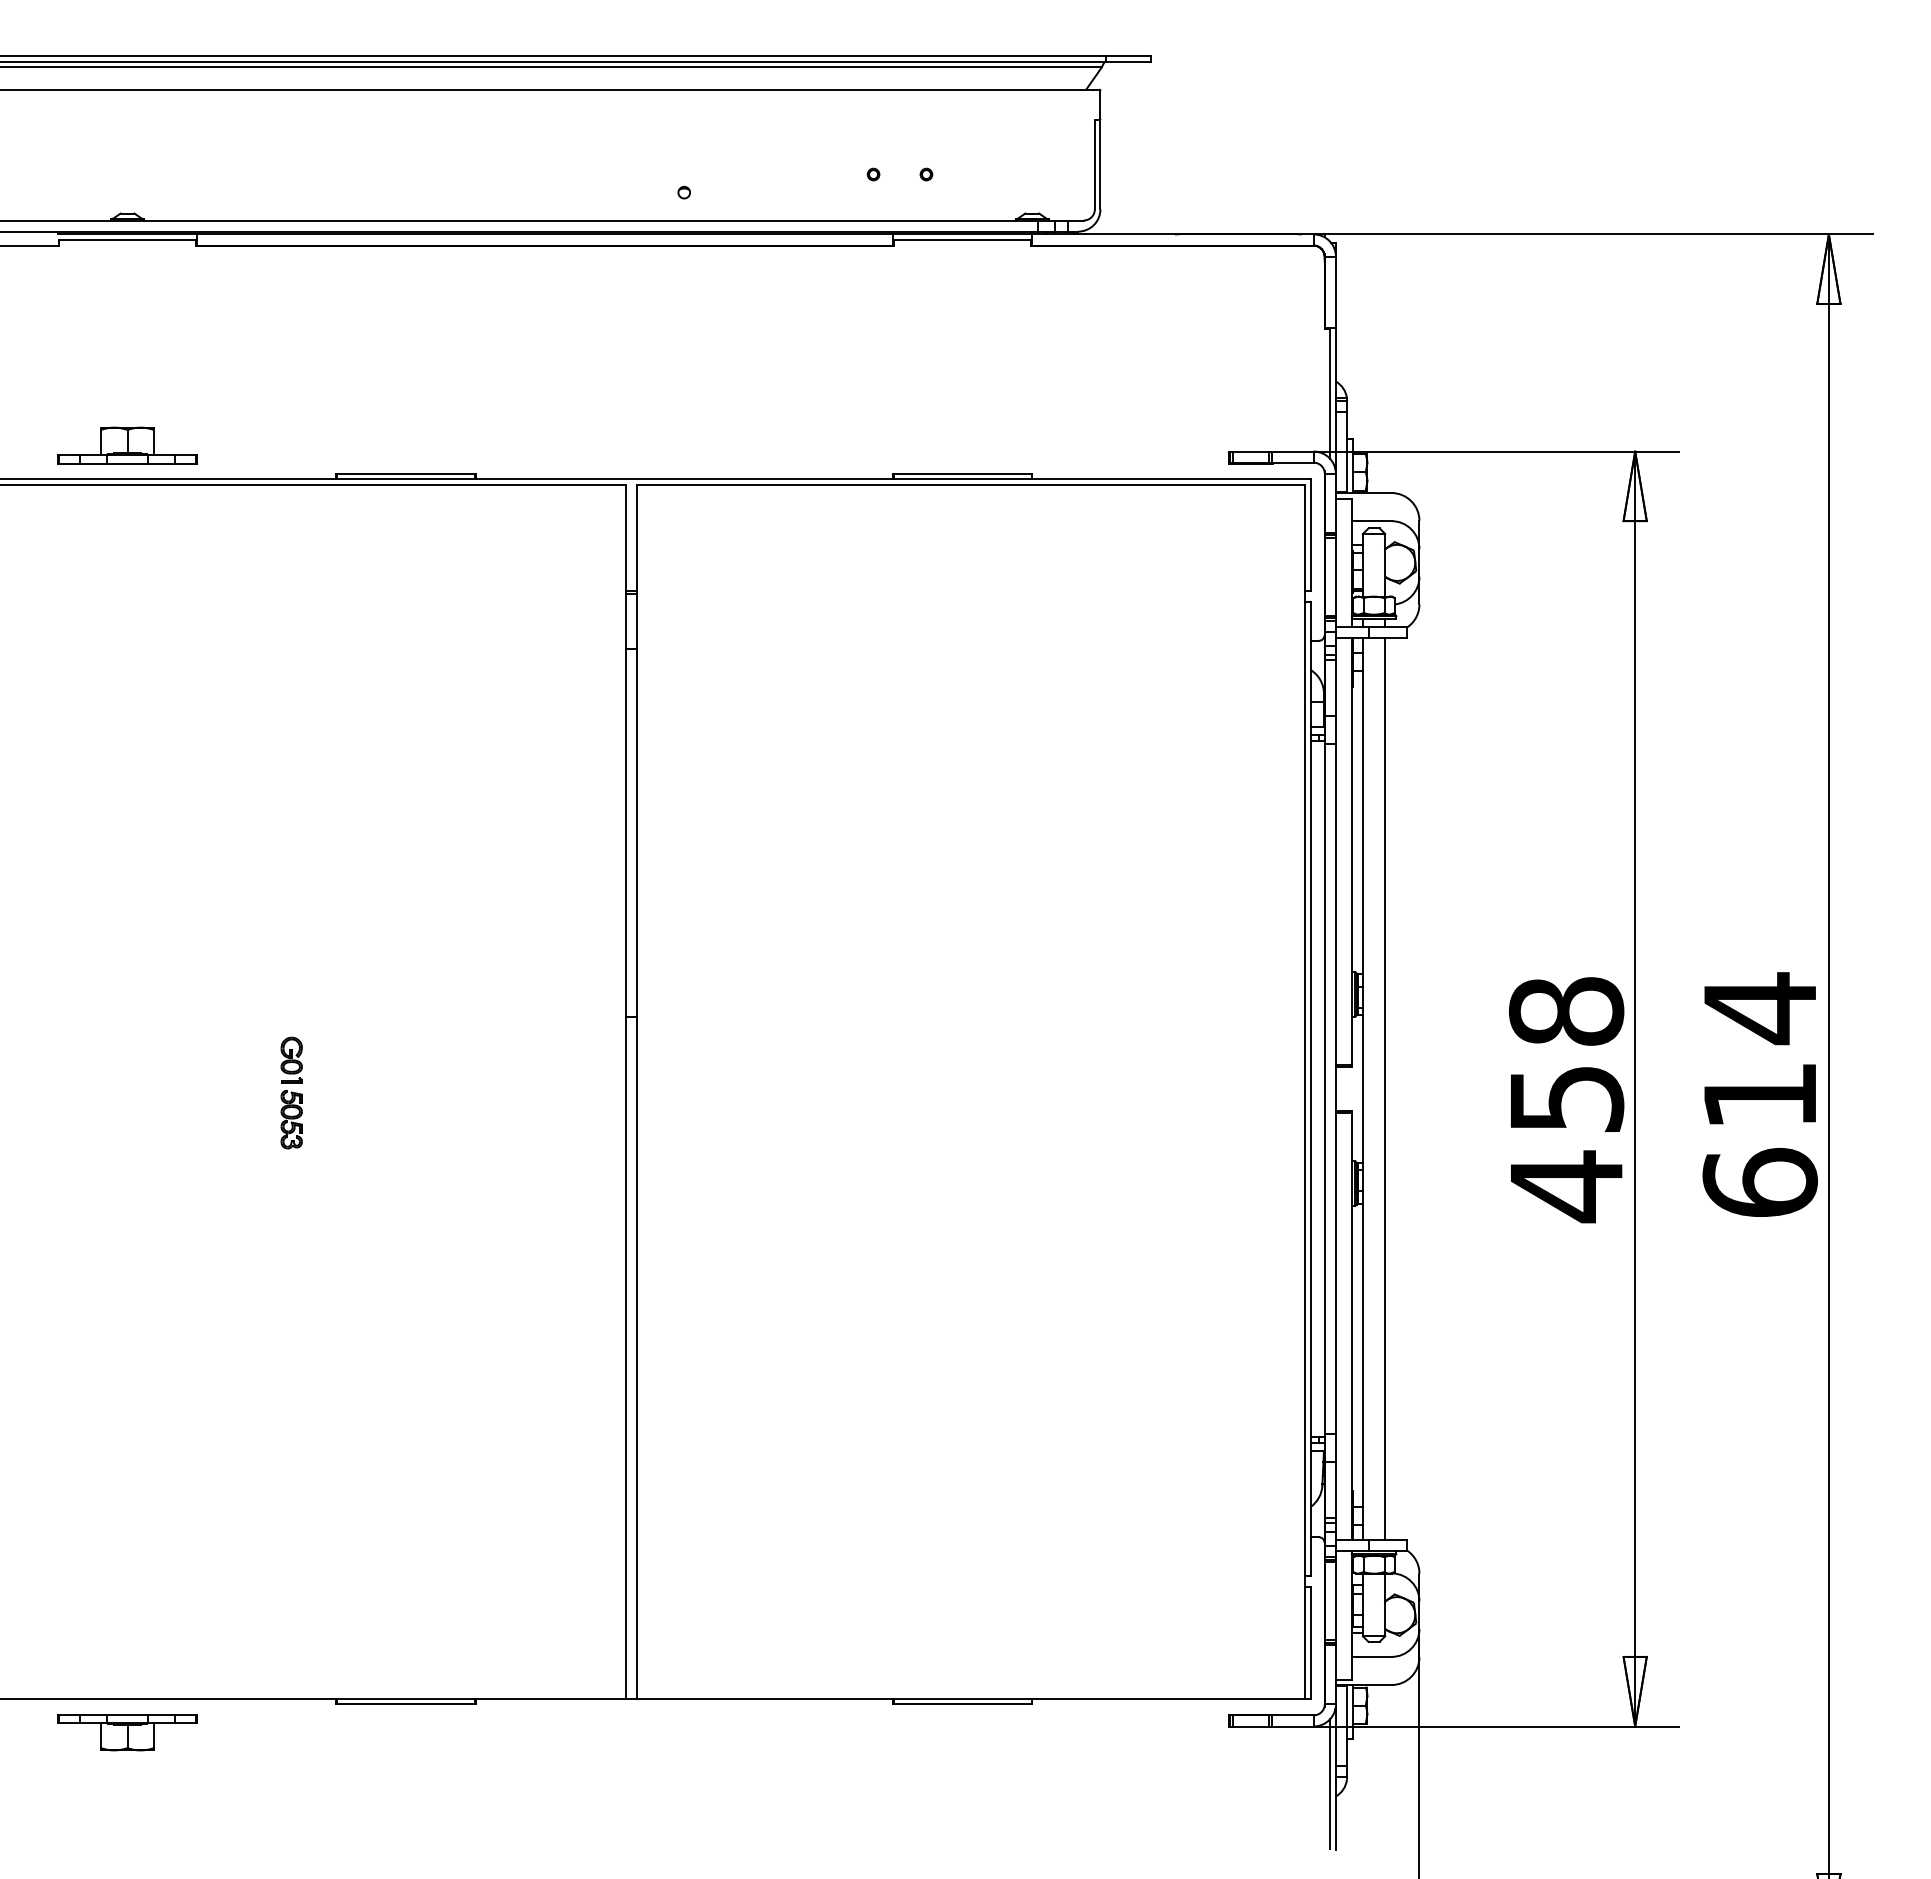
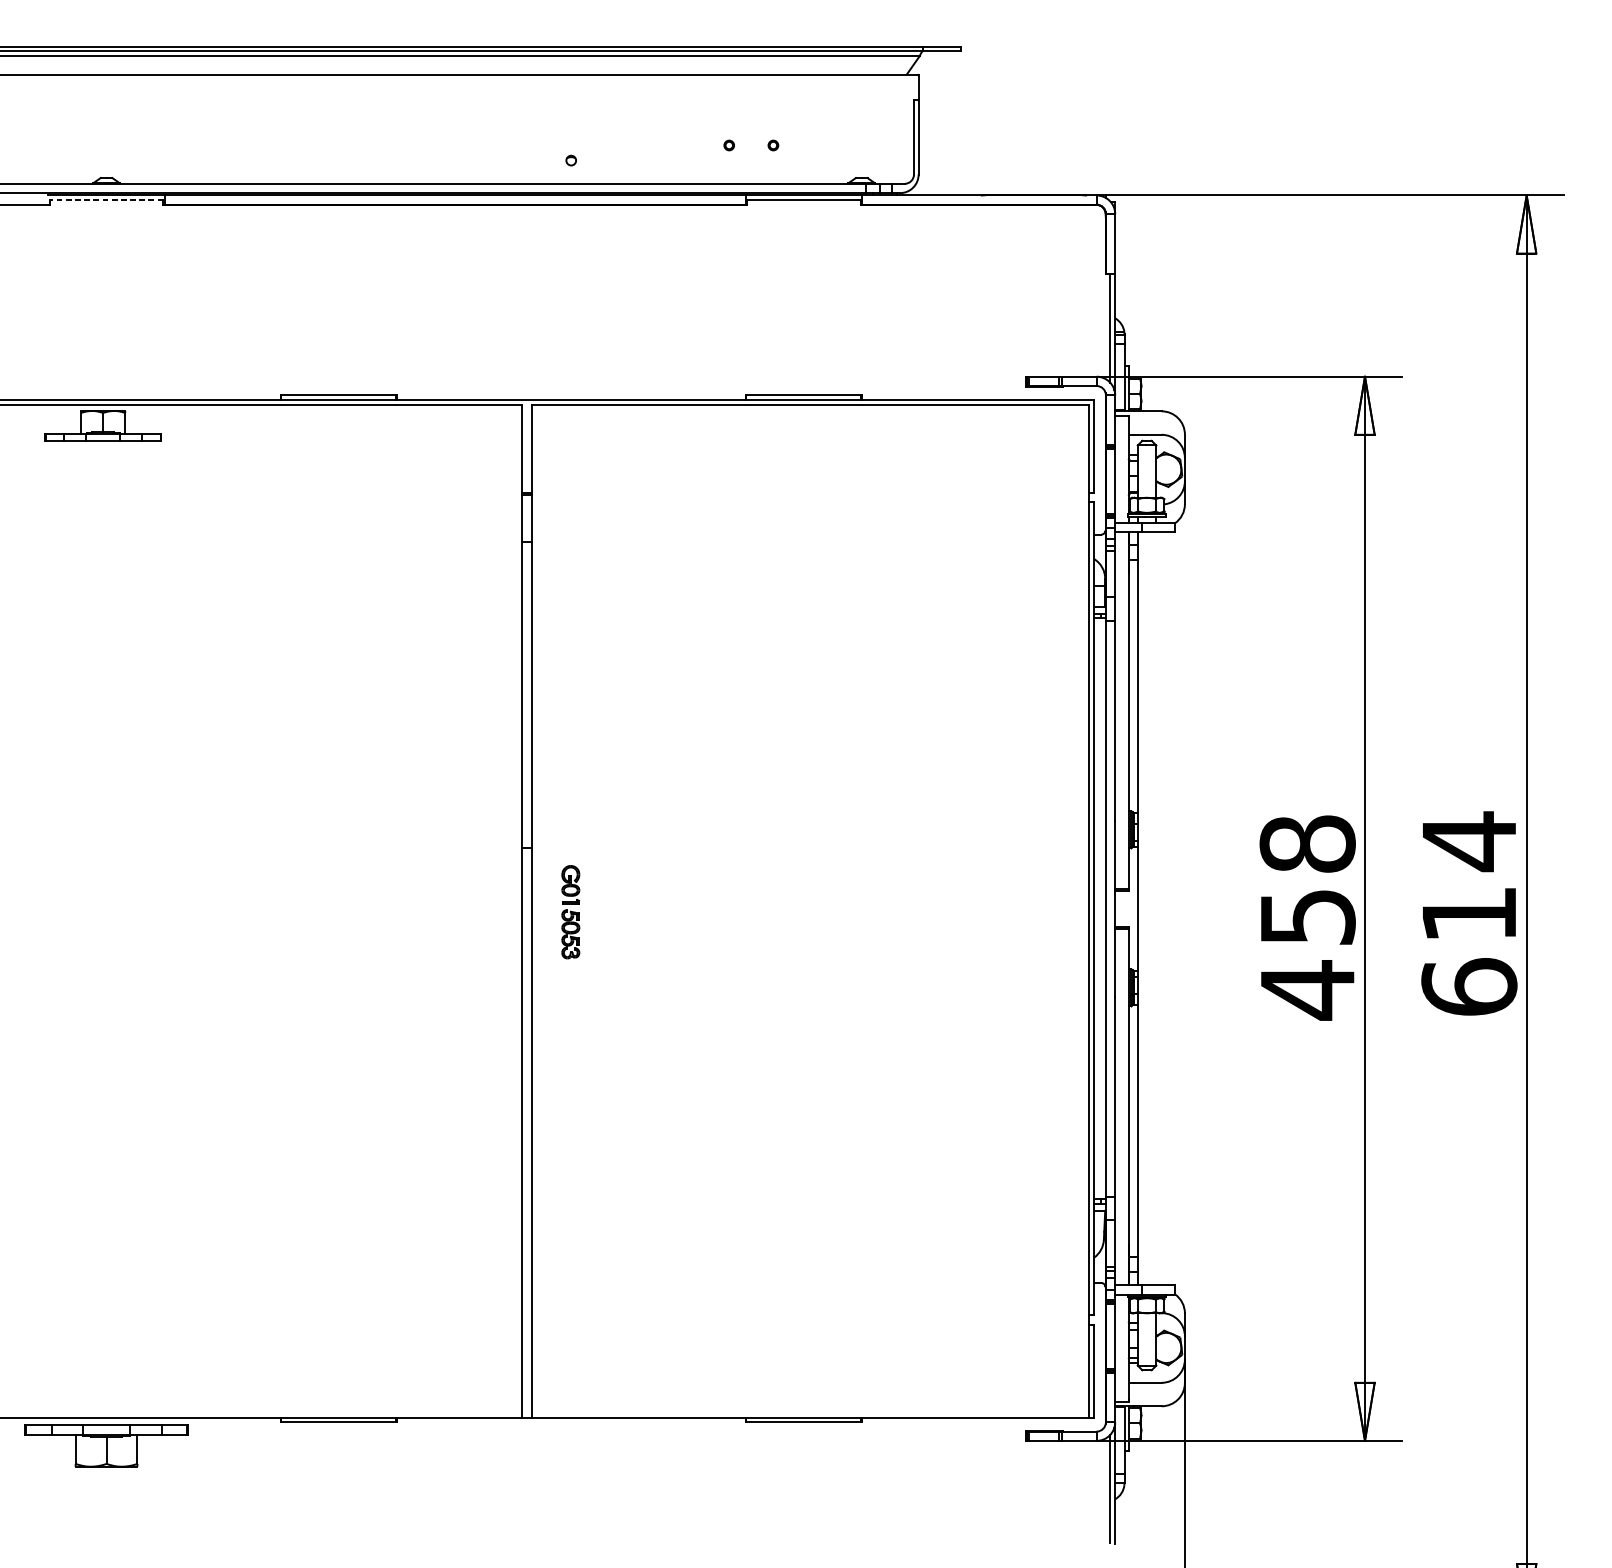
line: (127, 239) -> (106, 199), solid -> dashed
part: (127, 445) -> (103, 425), moved
line: (1385, 1088) -> (1156, 908), removed
part: (291, 1092) -> (570, 911), moved
part: (127, 1732) -> (106, 1445), size x1.4

